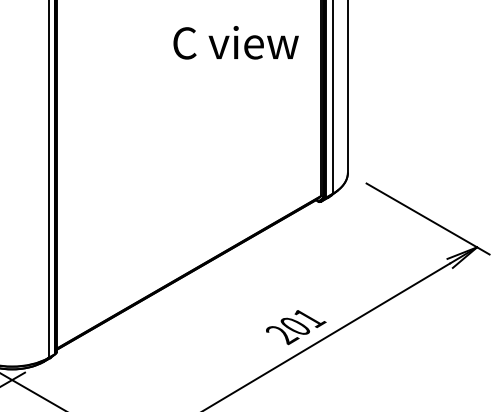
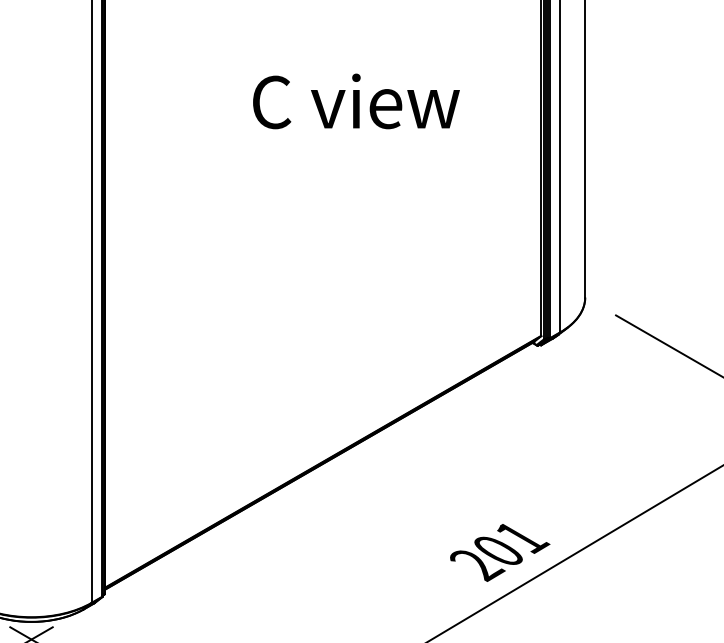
text: (235, 42) -> (355, 100), moved

